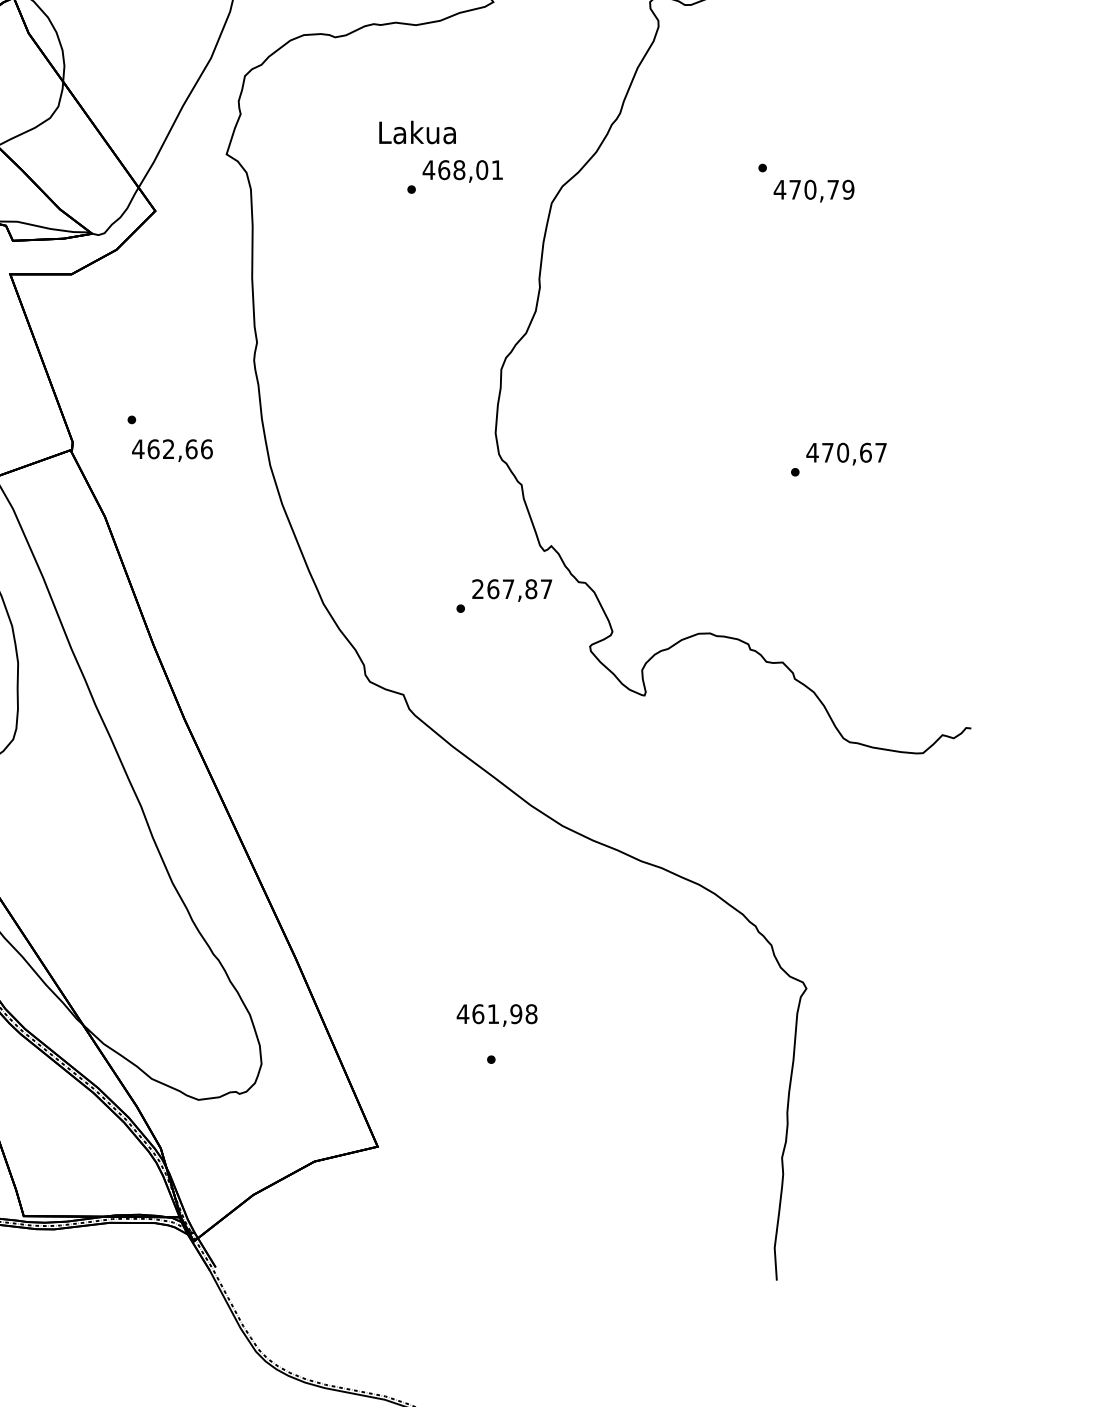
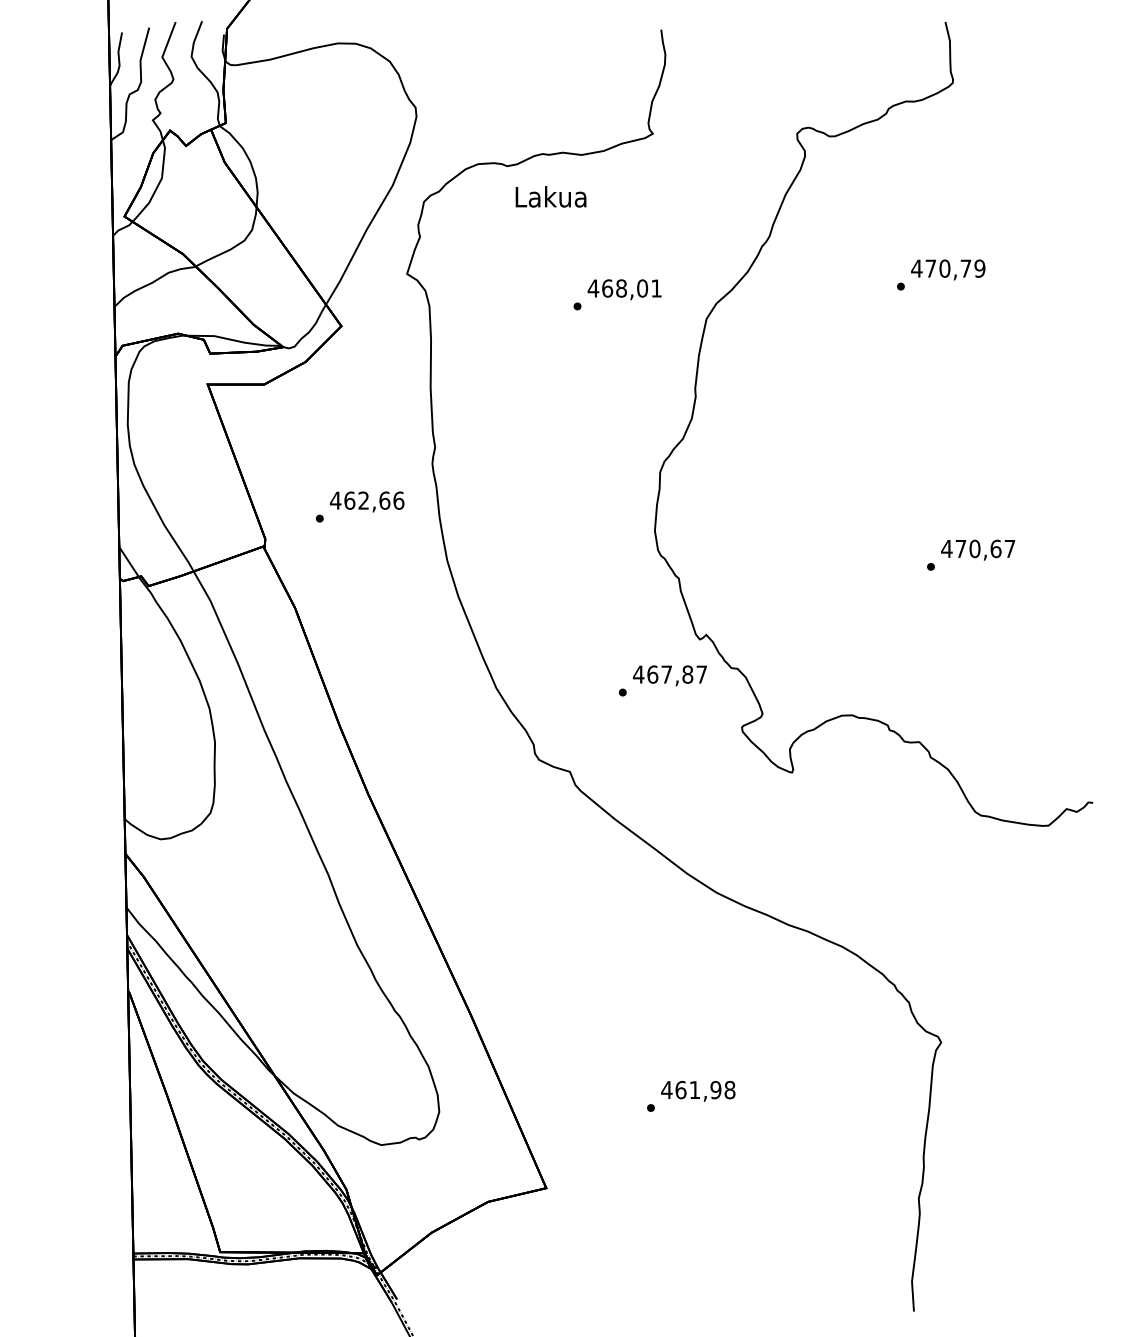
text: (417, 132) -> (550, 196), moved
text: (814, 190) -> (948, 269), moved
text: (172, 450) -> (367, 501), moved
text: (477, 589) -> (638, 674), 267,87 -> 467,87
text: (497, 1014) -> (698, 1090), moved

